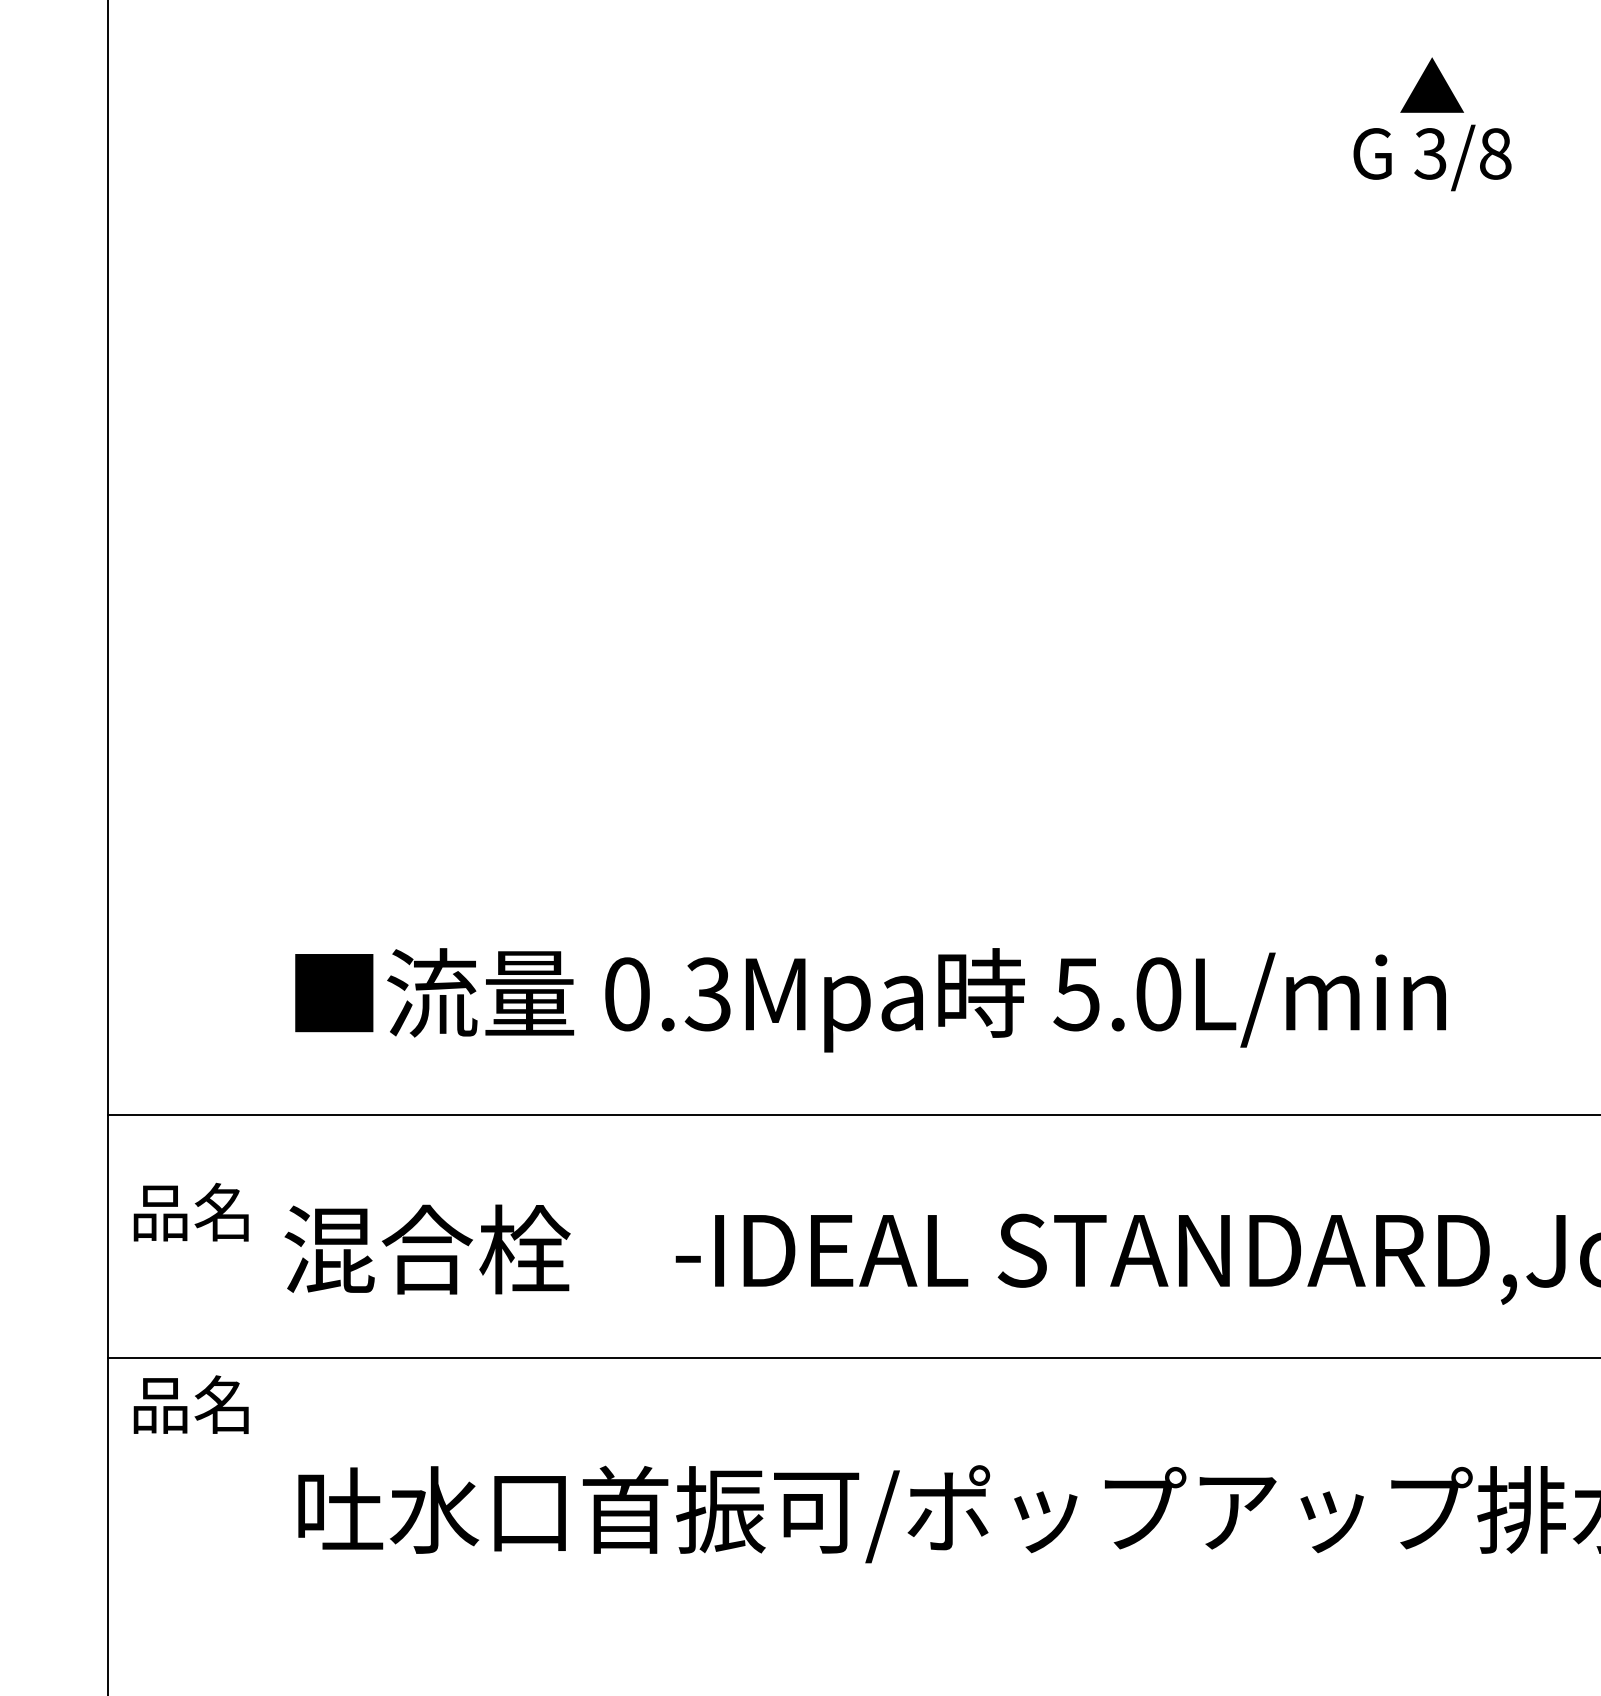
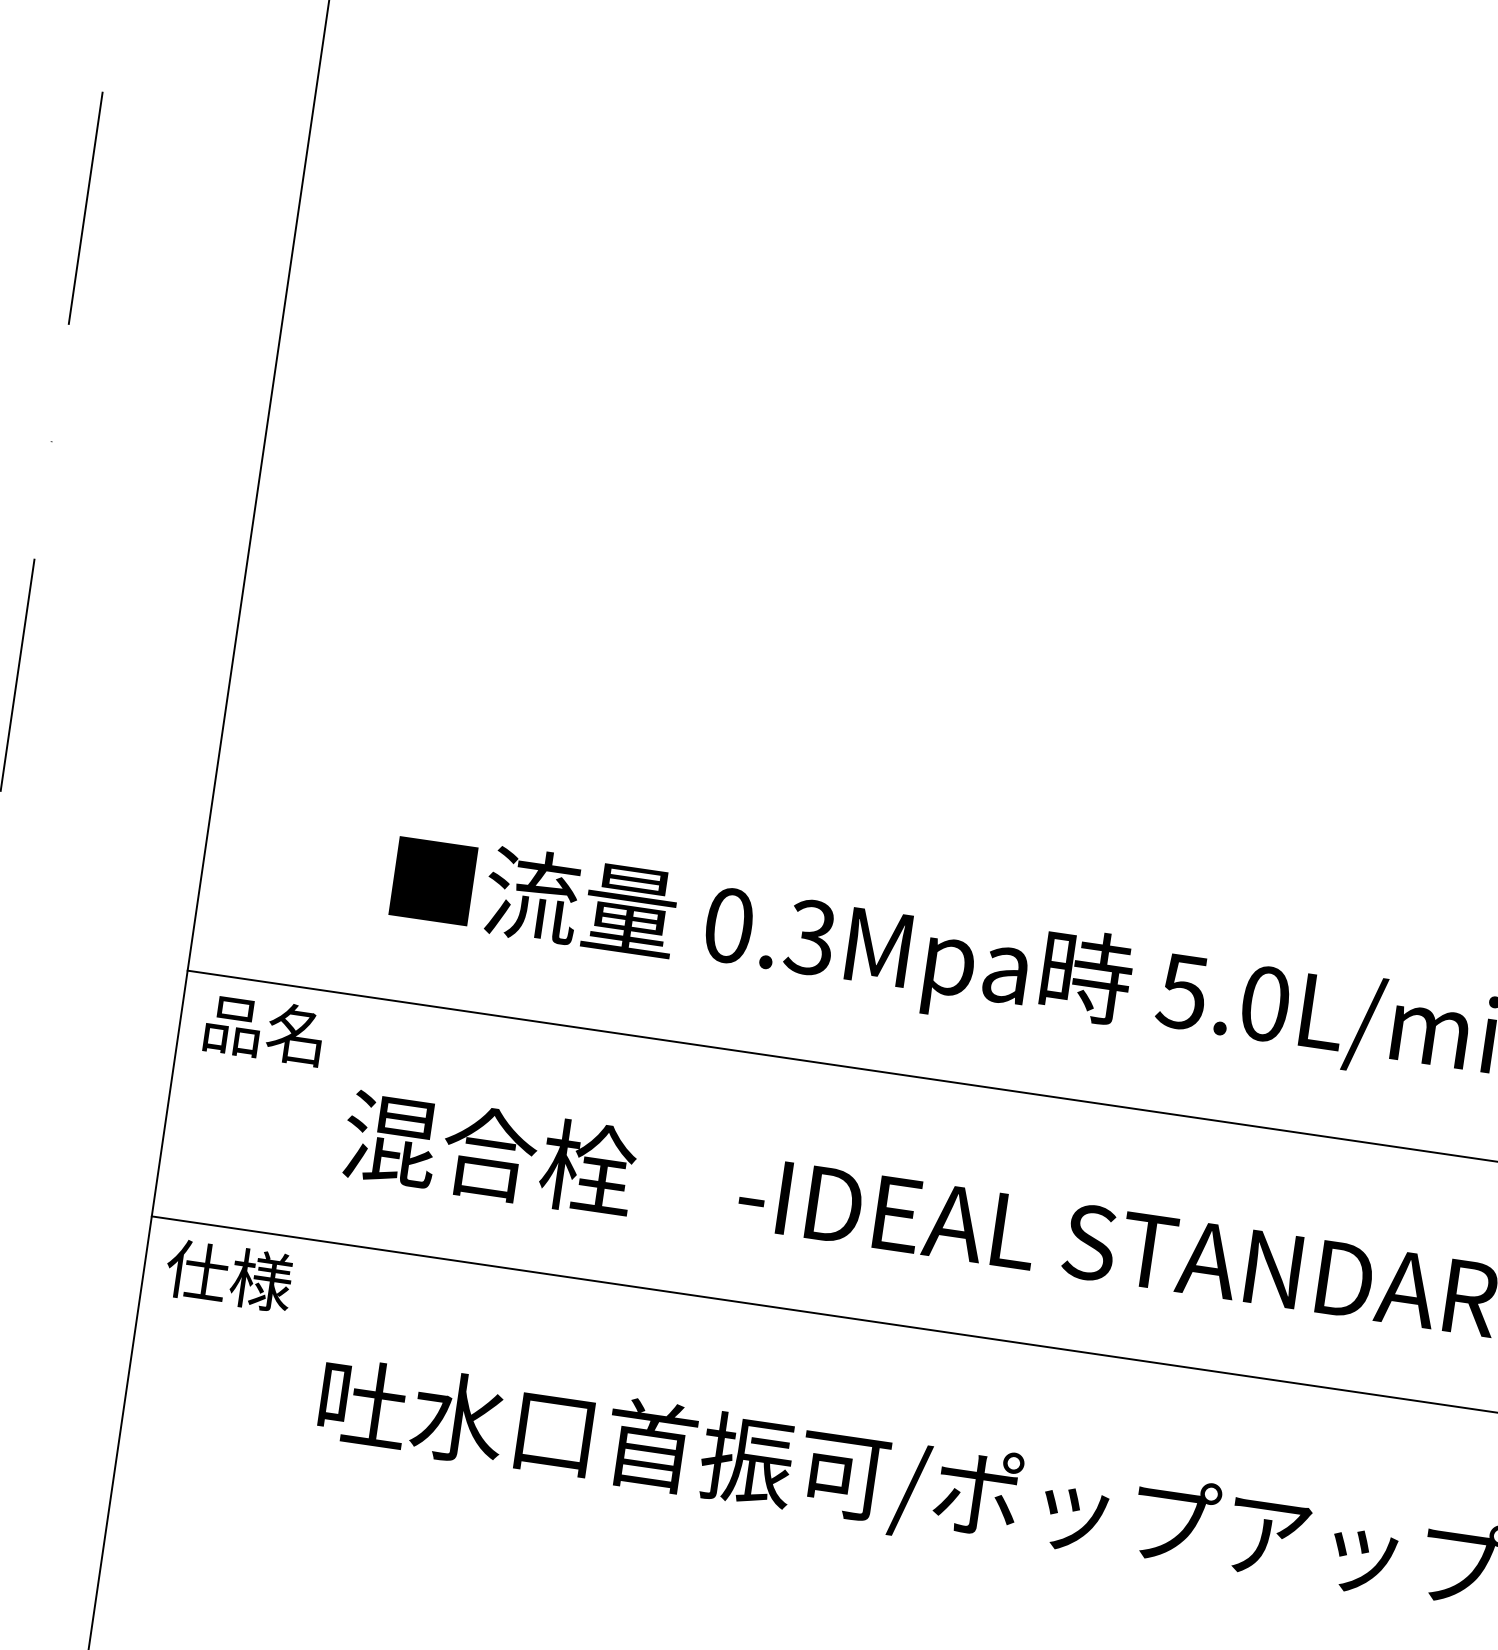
text: (190, 1211) -> (263, 1029), moved
text: (191, 1404) -> (228, 1275), 品名 -> 仕様

